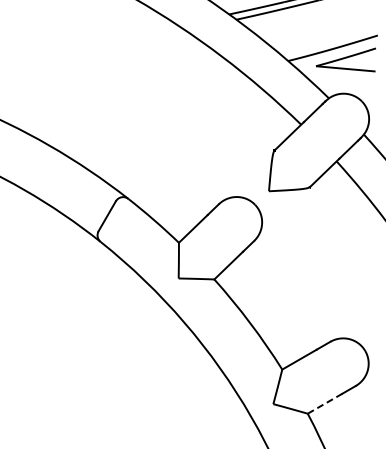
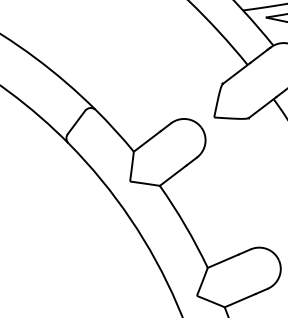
line: (325, 403) -> (240, 300), dashed -> solid

